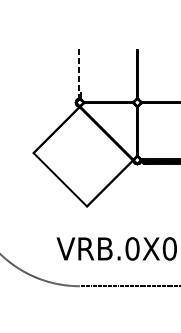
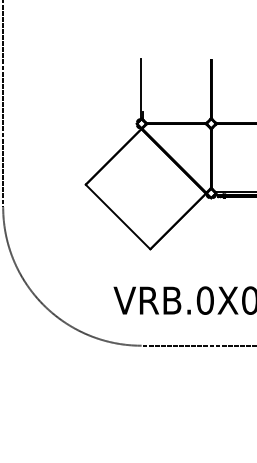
line: (78, 74) -> (140, 89), dashed -> solid

